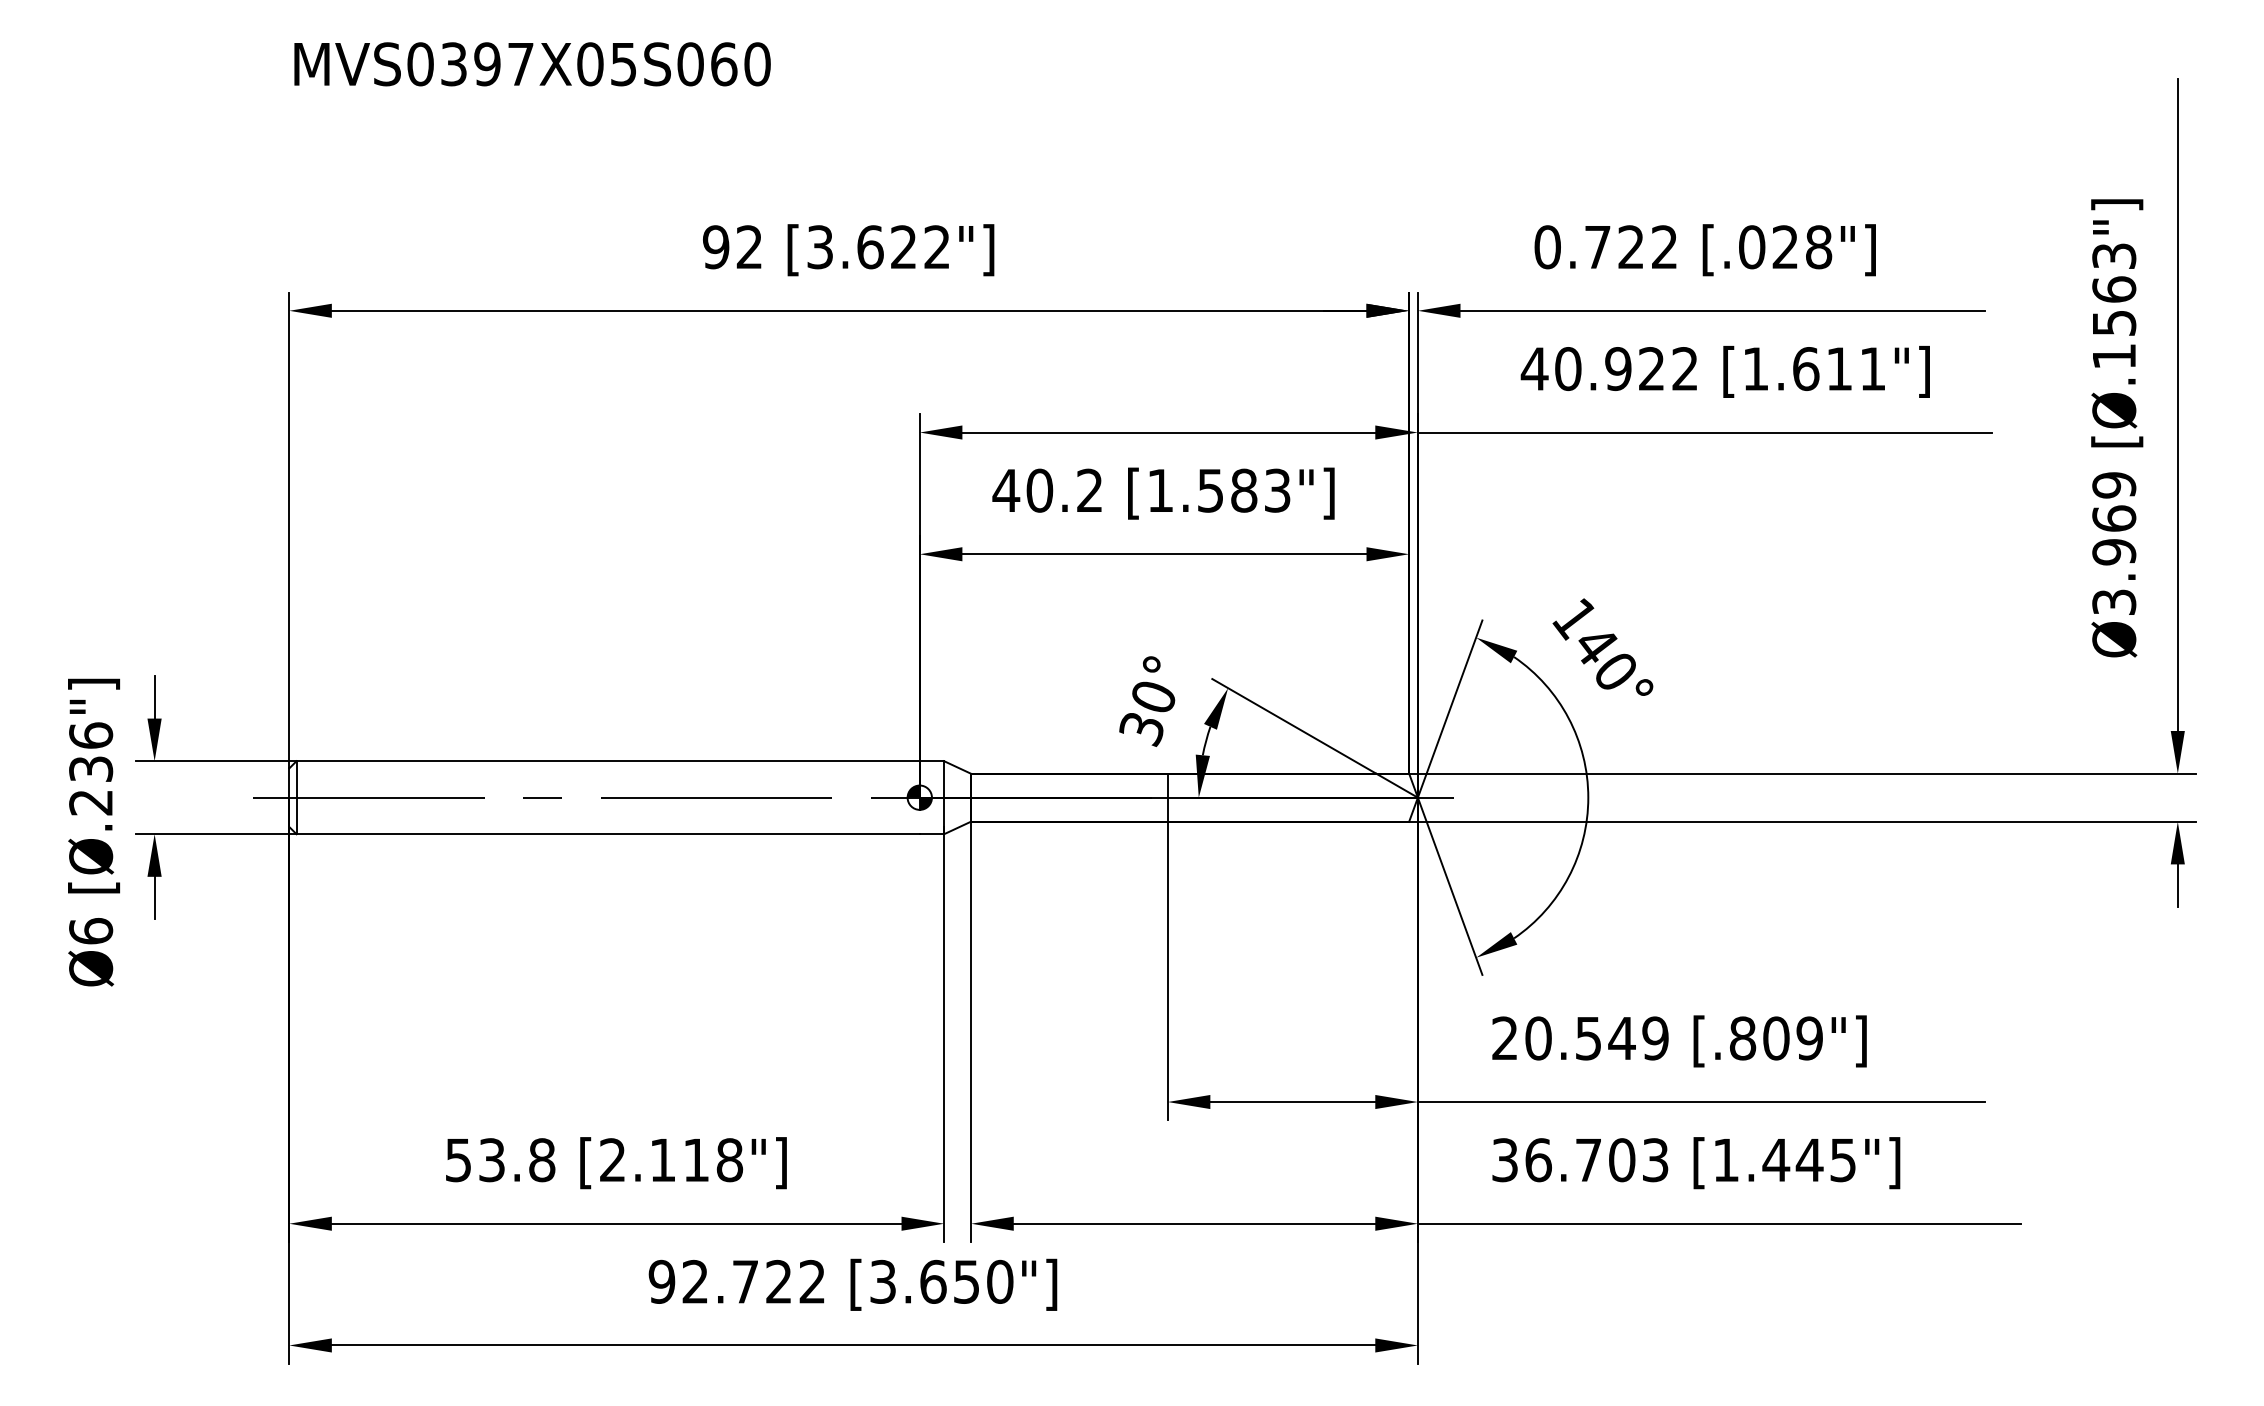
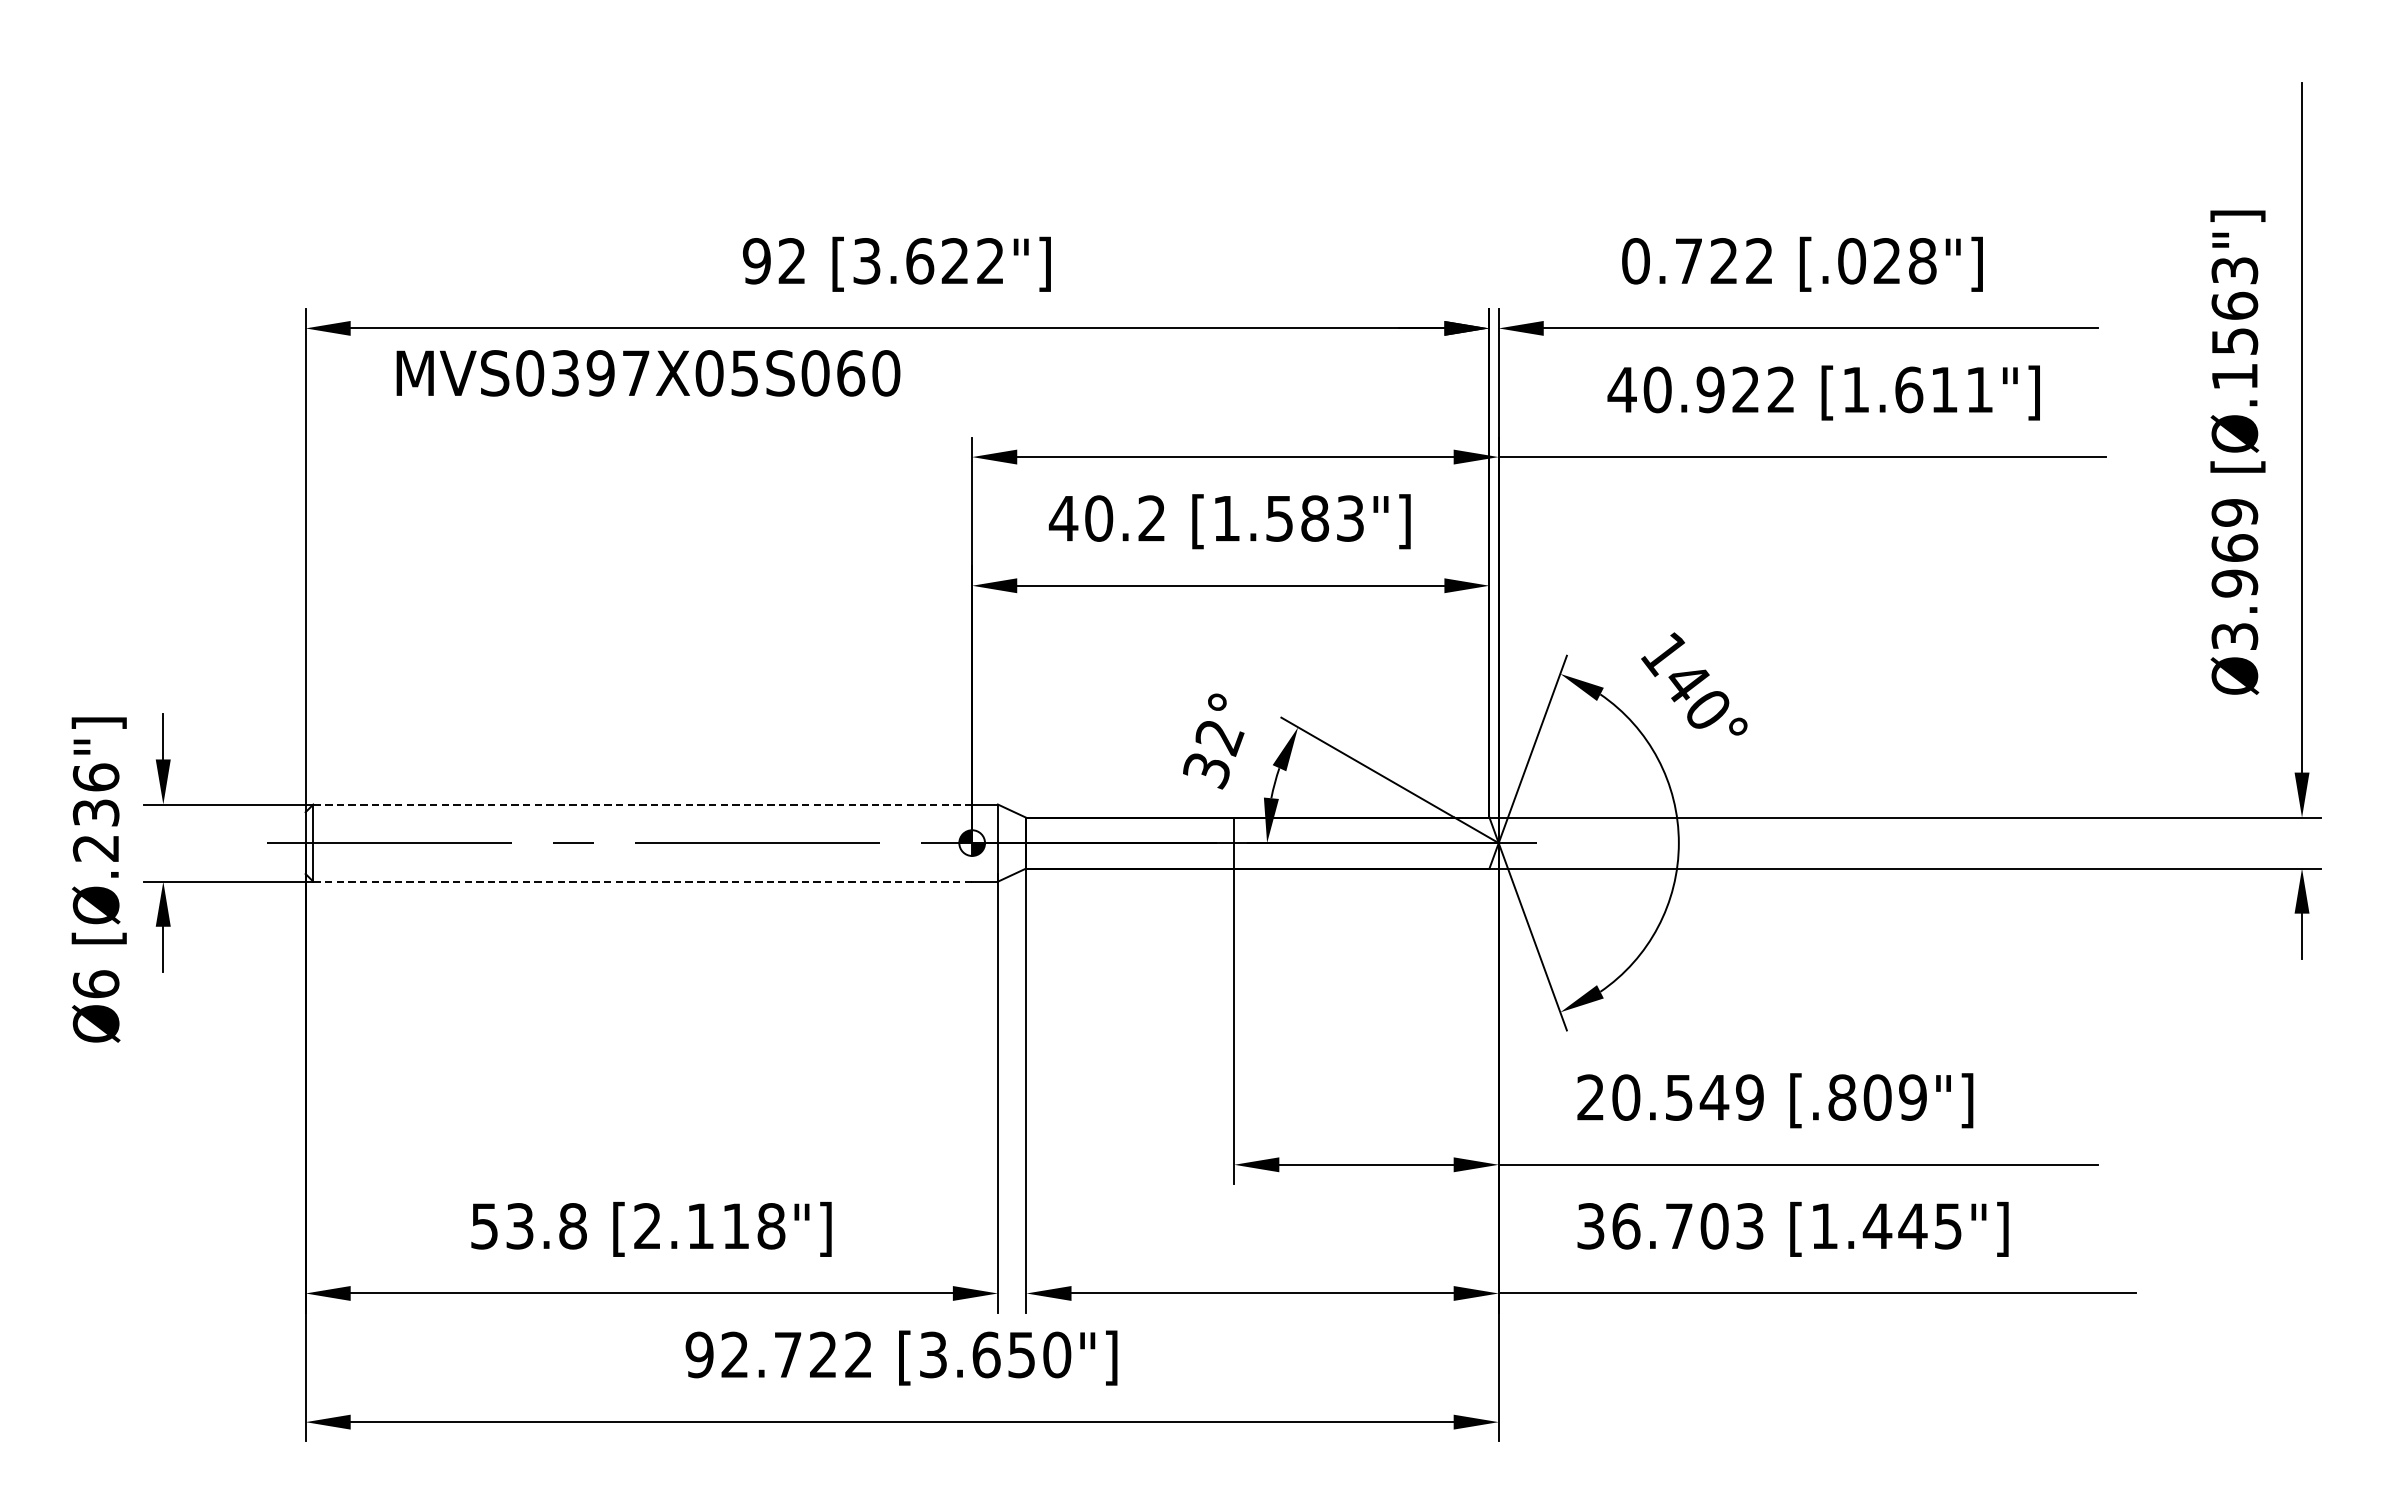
text: (532, 64) -> (648, 373), moved
text: (1154, 698) -> (1220, 738), 30° -> 32°
line: (608, 761) -> (643, 804), solid -> dashed
line: (608, 834) -> (643, 882), solid -> dashed

